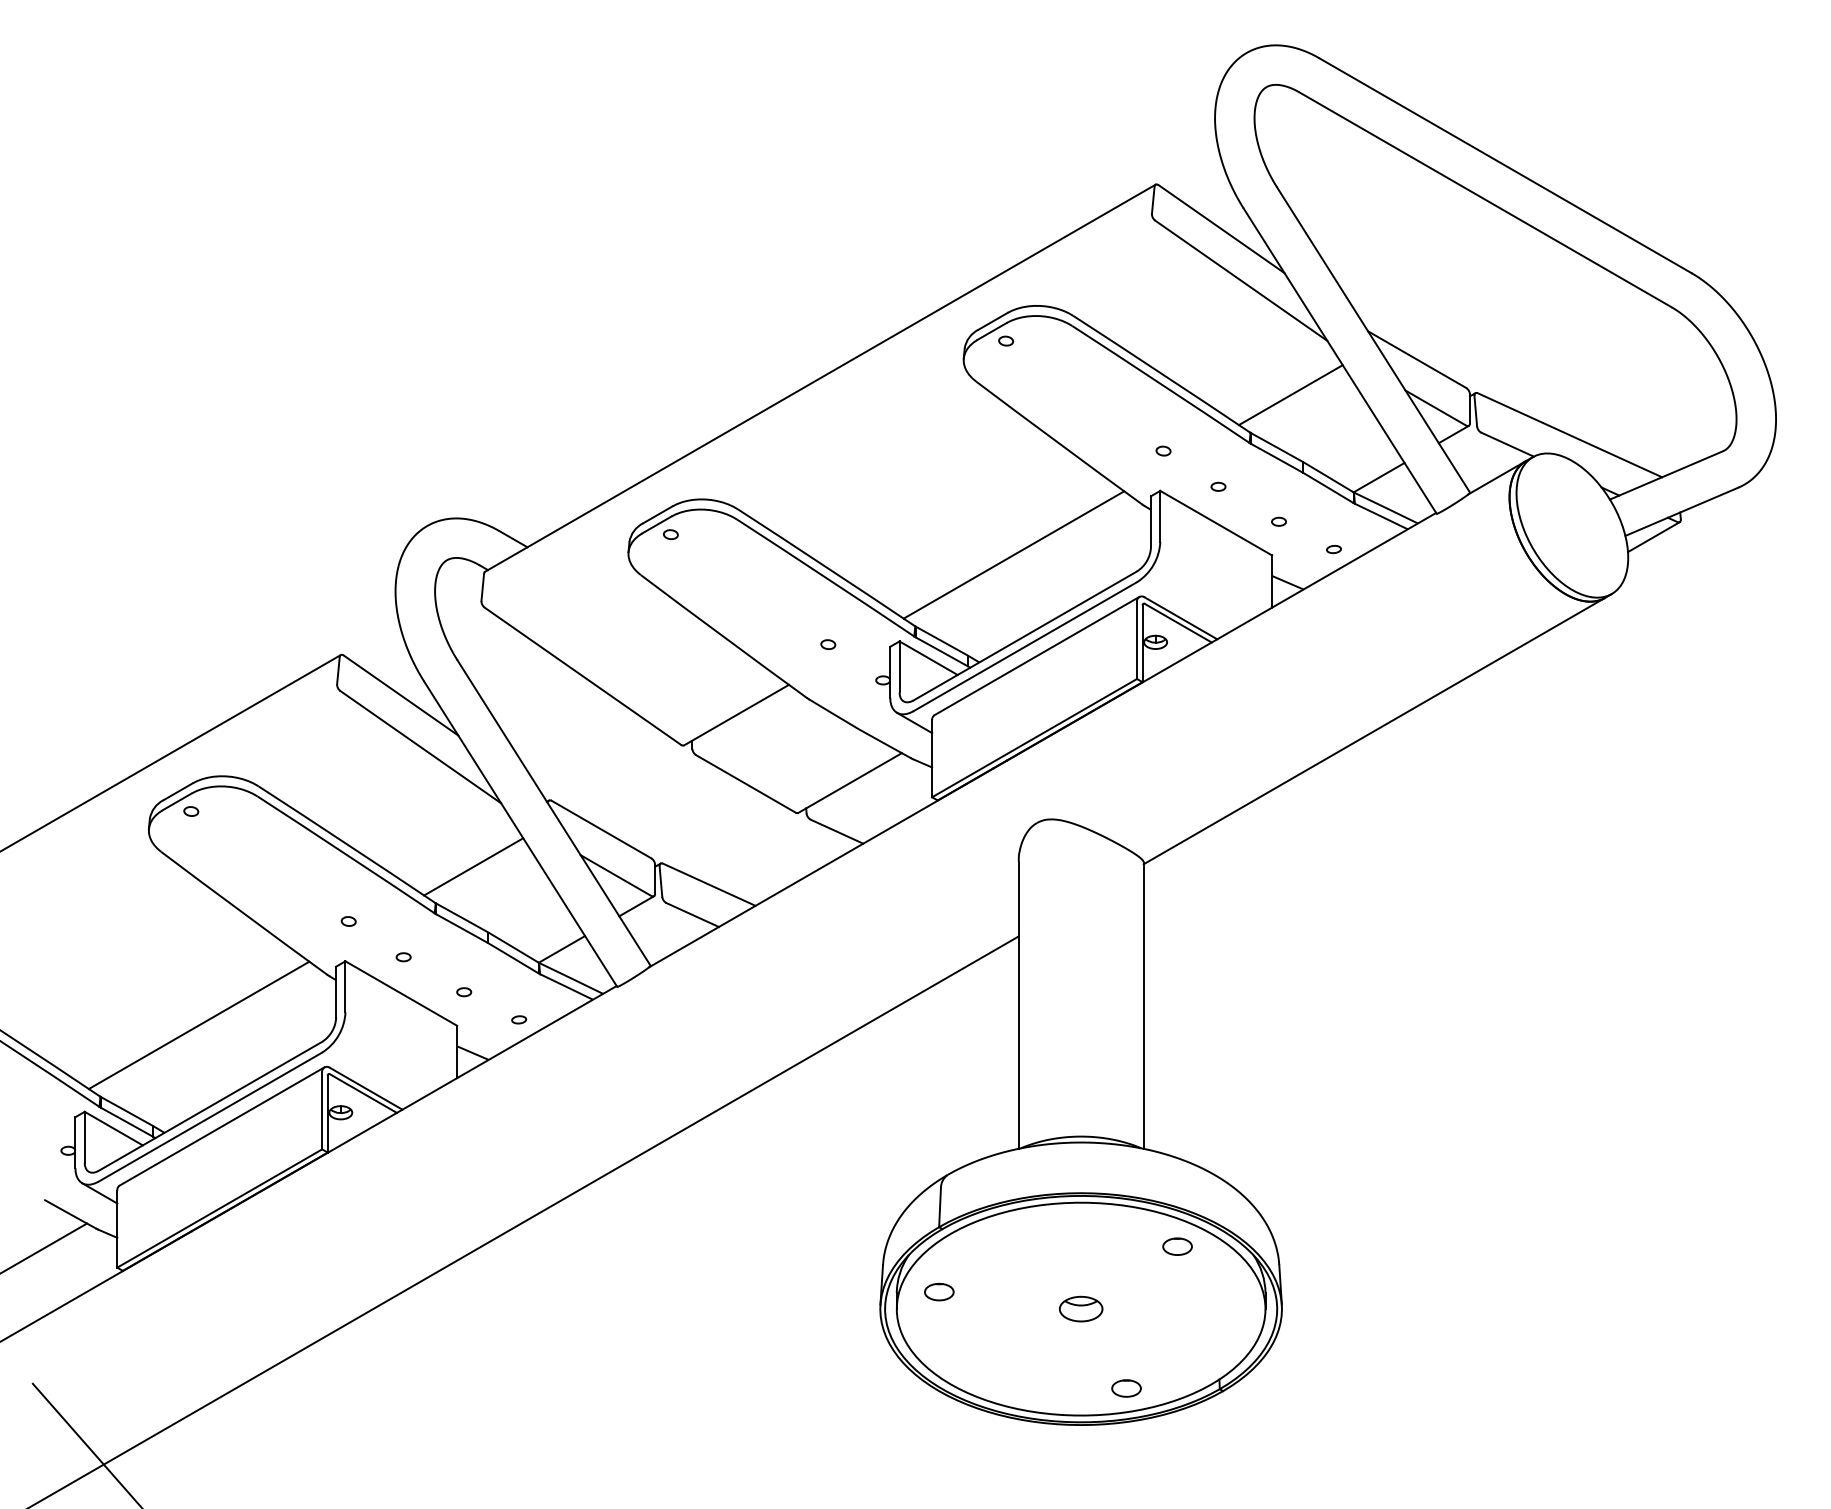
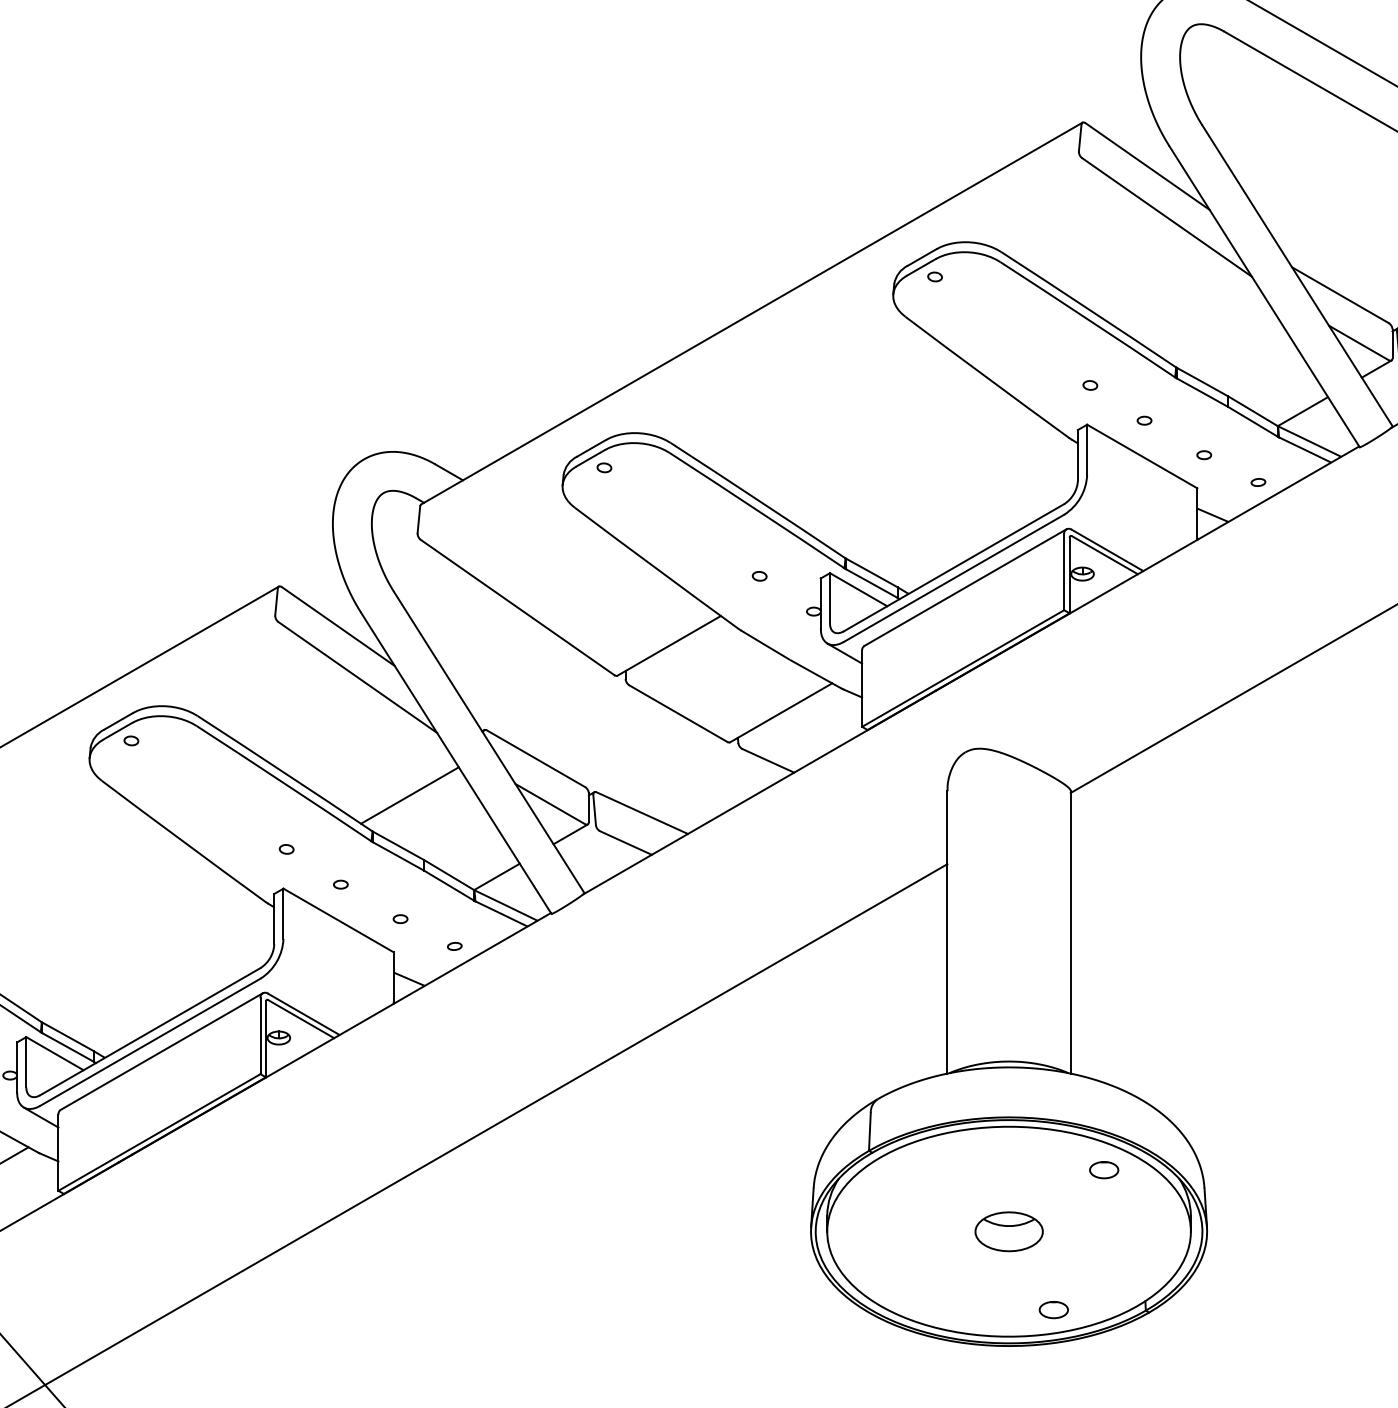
line: (1290, 395) -> (1215, 330), removed
line: (1013, 554) -> (942, 487), removed
line: (198, 1025) -> (138, 951), removed
part: (939, 1291) -> (869, 1214), removed
part: (1080, 1308) -> (1008, 1231), size x1.6

